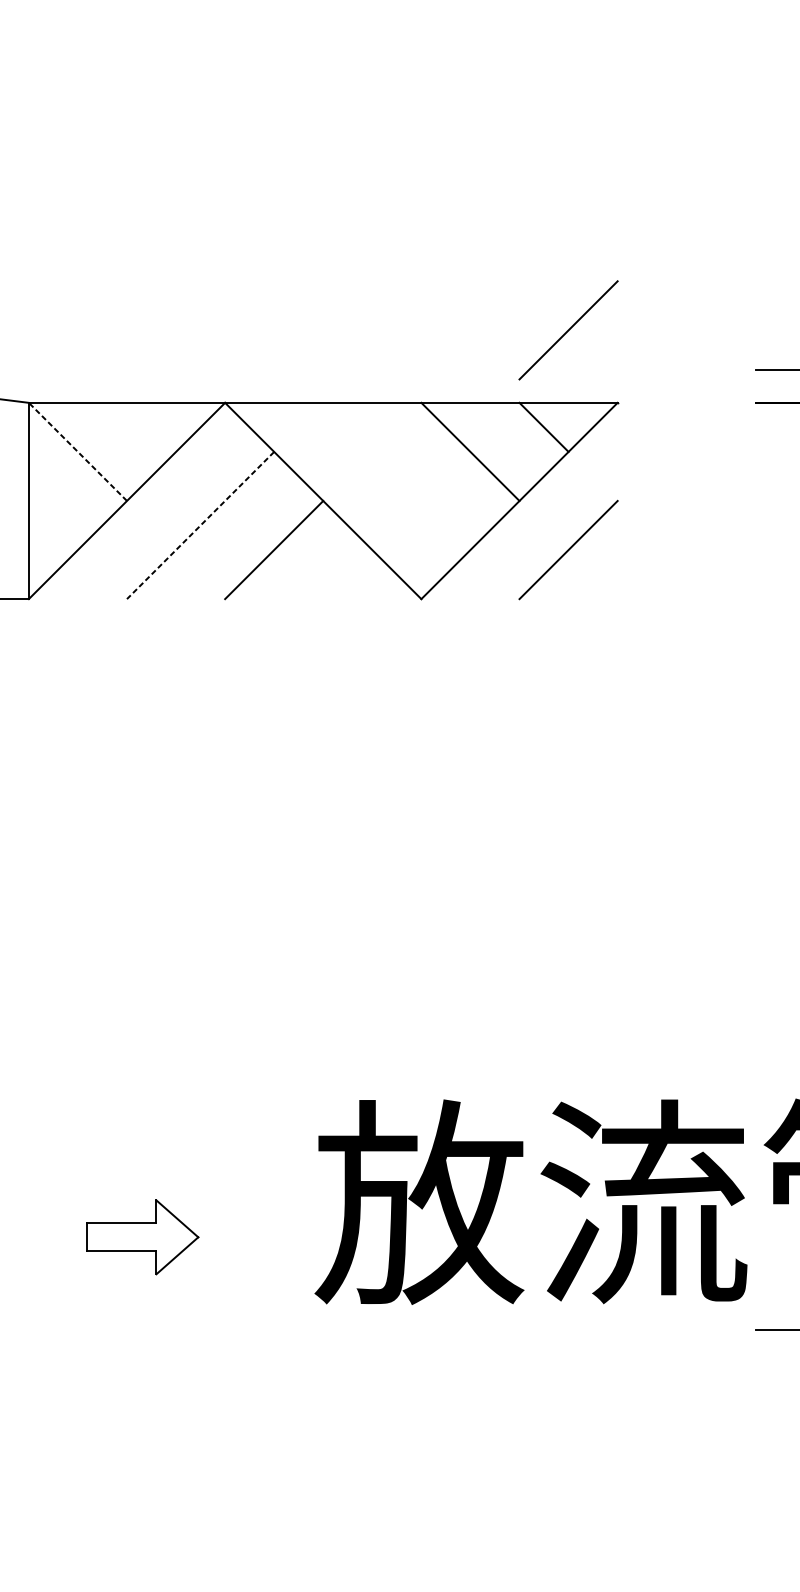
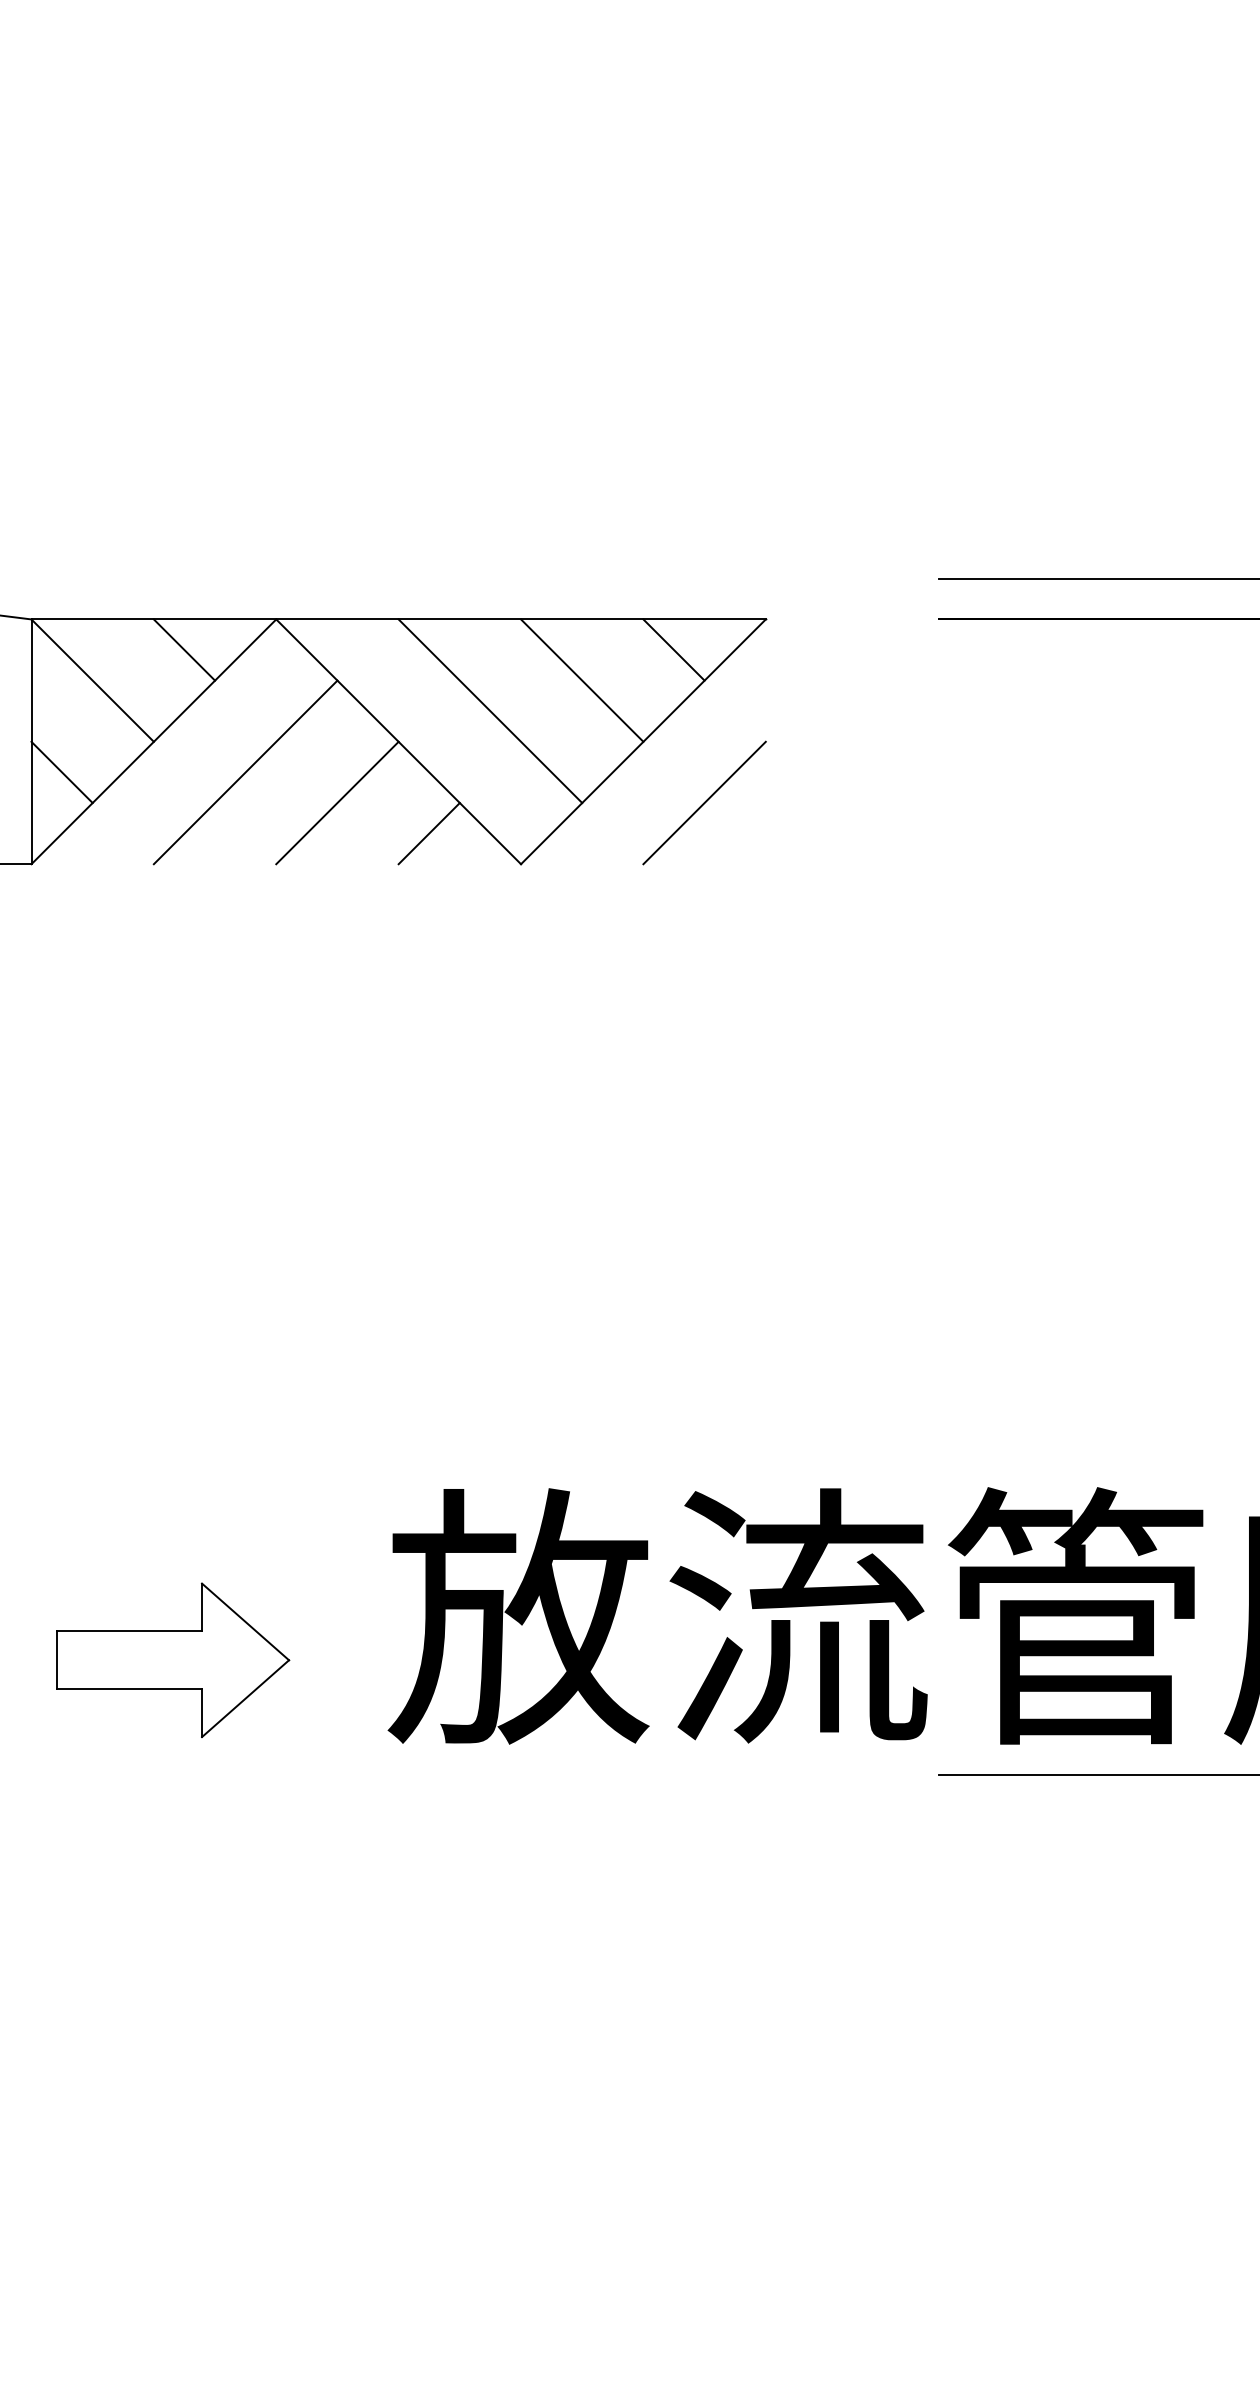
line: (568, 329) -> (704, 528), removed
line: (151, 426) -> (184, 649), added
line: (77, 451) -> (92, 680), dashed -> solid
line: (396, 476) -> (490, 711), added
line: (52, 525) -> (61, 772), added
line: (200, 525) -> (245, 772), dashed -> solid
line: (347, 574) -> (428, 833), added
part: (142, 1236) -> (173, 1659), size x1.67

